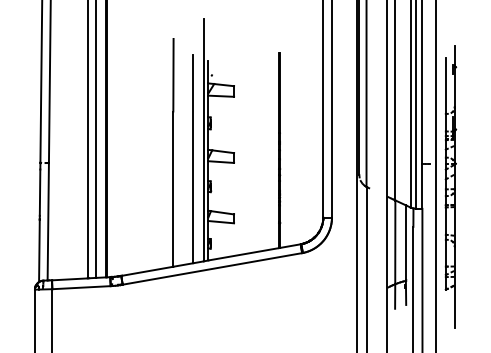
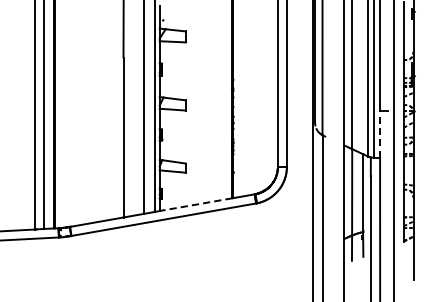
line: (422, 186) -> (380, 134), solid -> dashed
line: (243, 254) -> (195, 204), solid -> dashed

